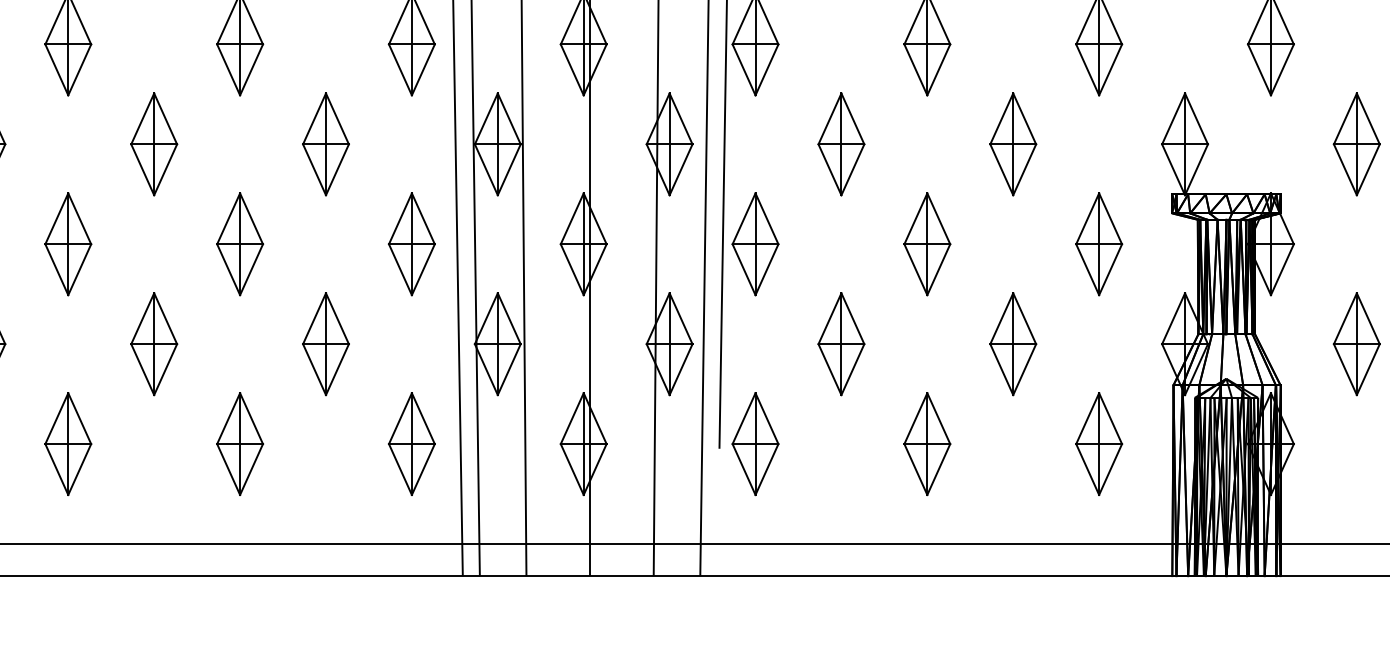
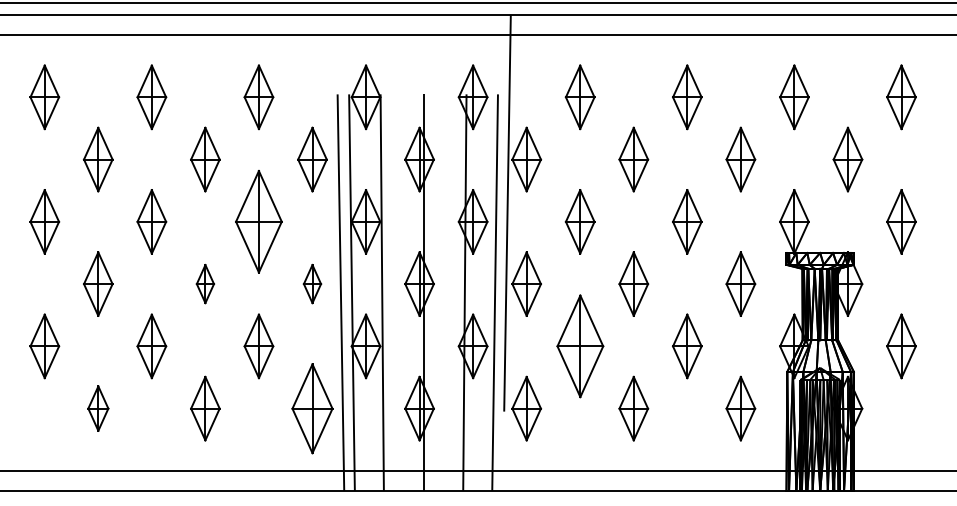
part: (325, 143) -> (258, 221), size x1.6
part: (240, 243) -> (205, 283), size x0.6
part: (411, 243) -> (312, 283), size x0.6
part: (840, 344) -> (579, 346), size x1.6
part: (68, 443) -> (98, 408), size x0.7
part: (411, 443) -> (312, 408), size x1.4

